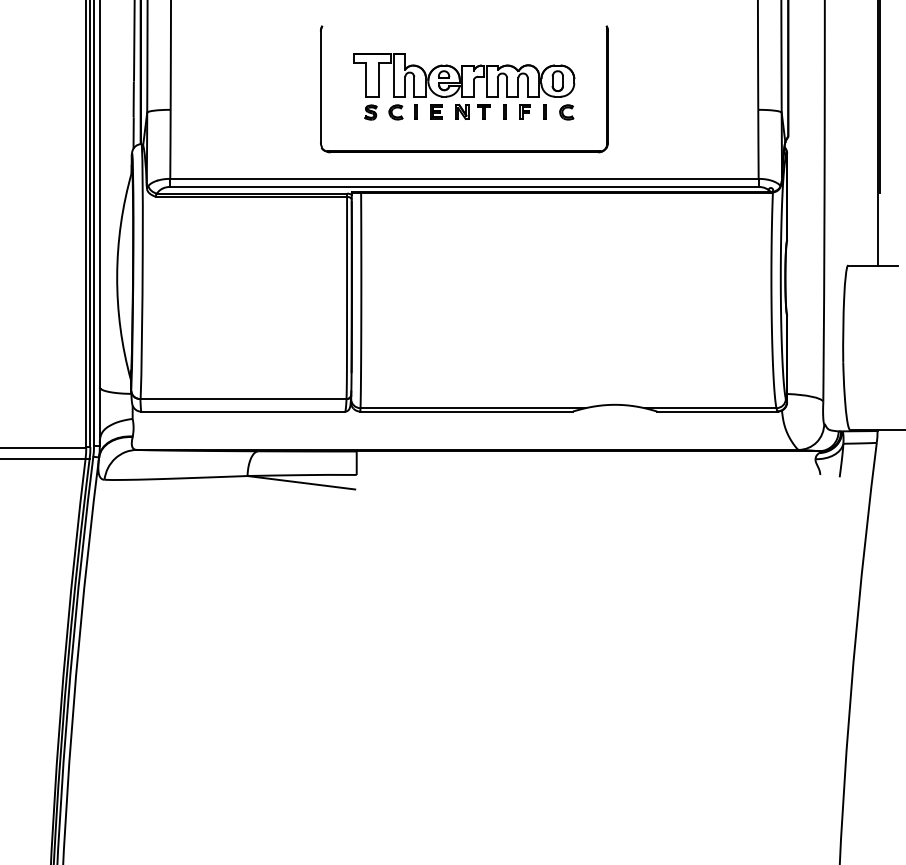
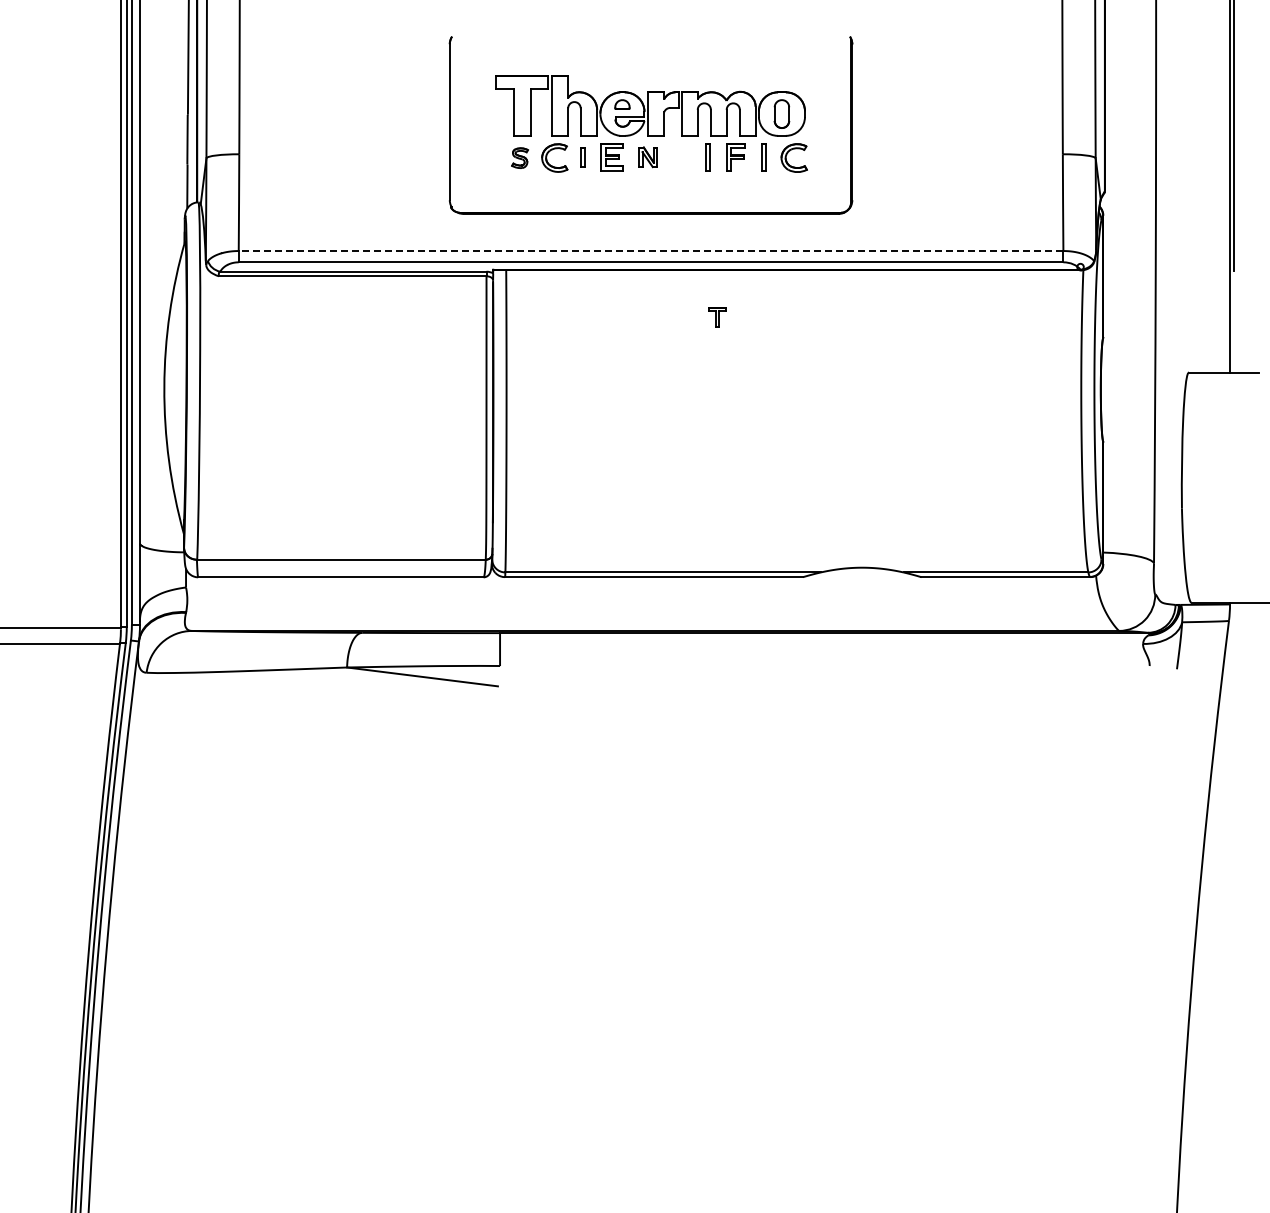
part: (396, 112) -> (555, 157), size x1.4
part: (436, 112) -> (611, 157), size x1.4
part: (484, 112) -> (717, 317), moved
part: (504, 112) -> (707, 157), size x1.4
part: (524, 112) -> (735, 157), size x1.4
part: (544, 112) -> (763, 157), size x1.4
part: (566, 112) -> (794, 157), size x1.4
line: (464, 179) -> (650, 251), solid -> dashed

